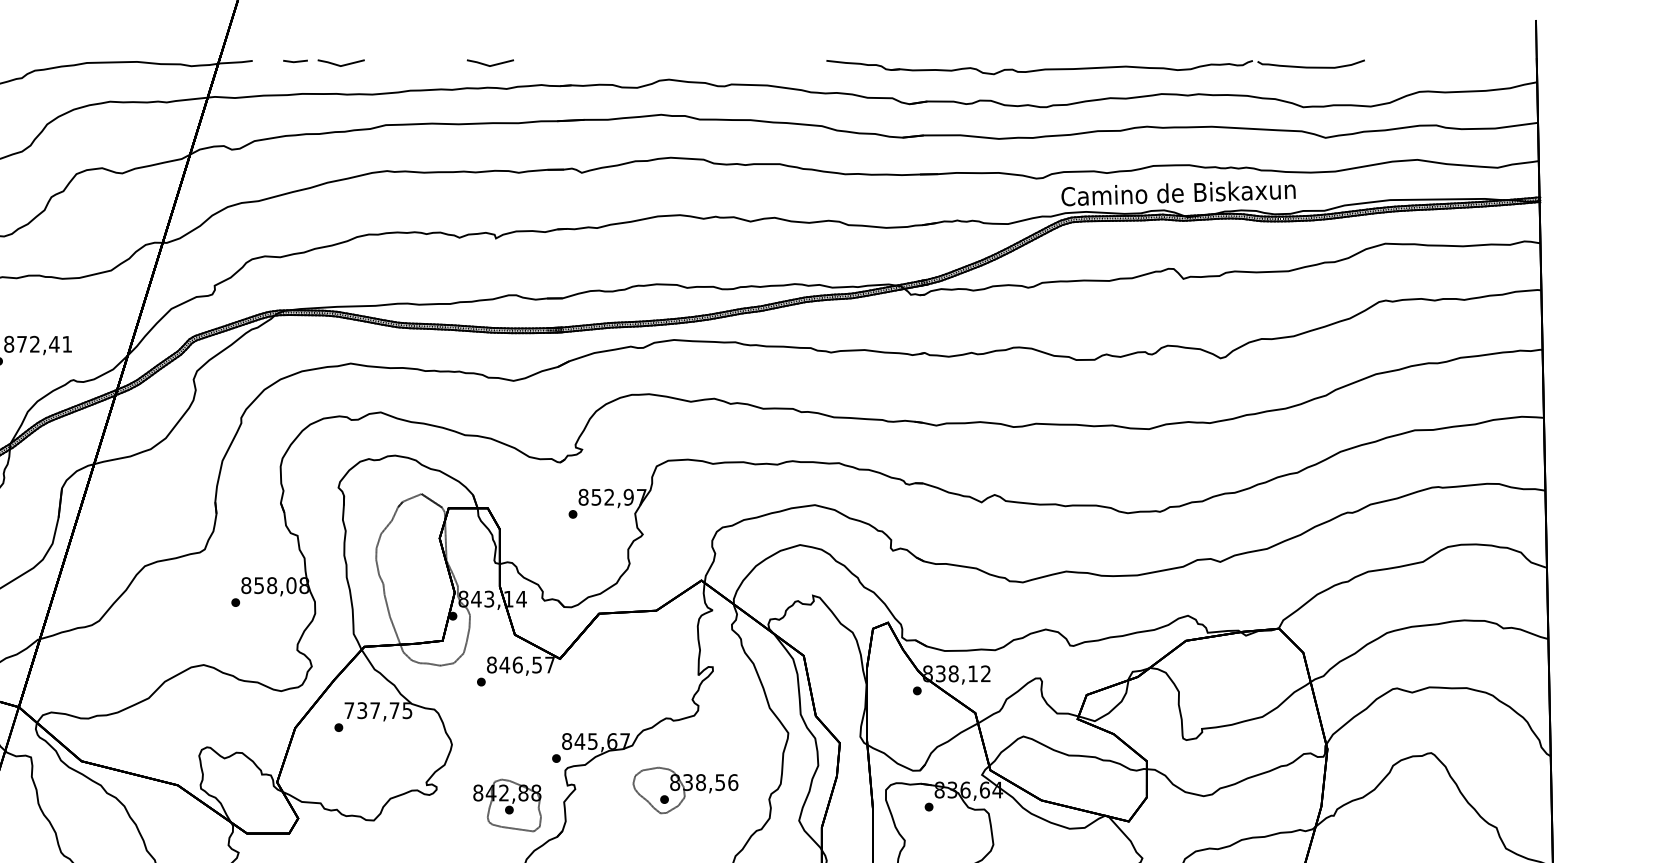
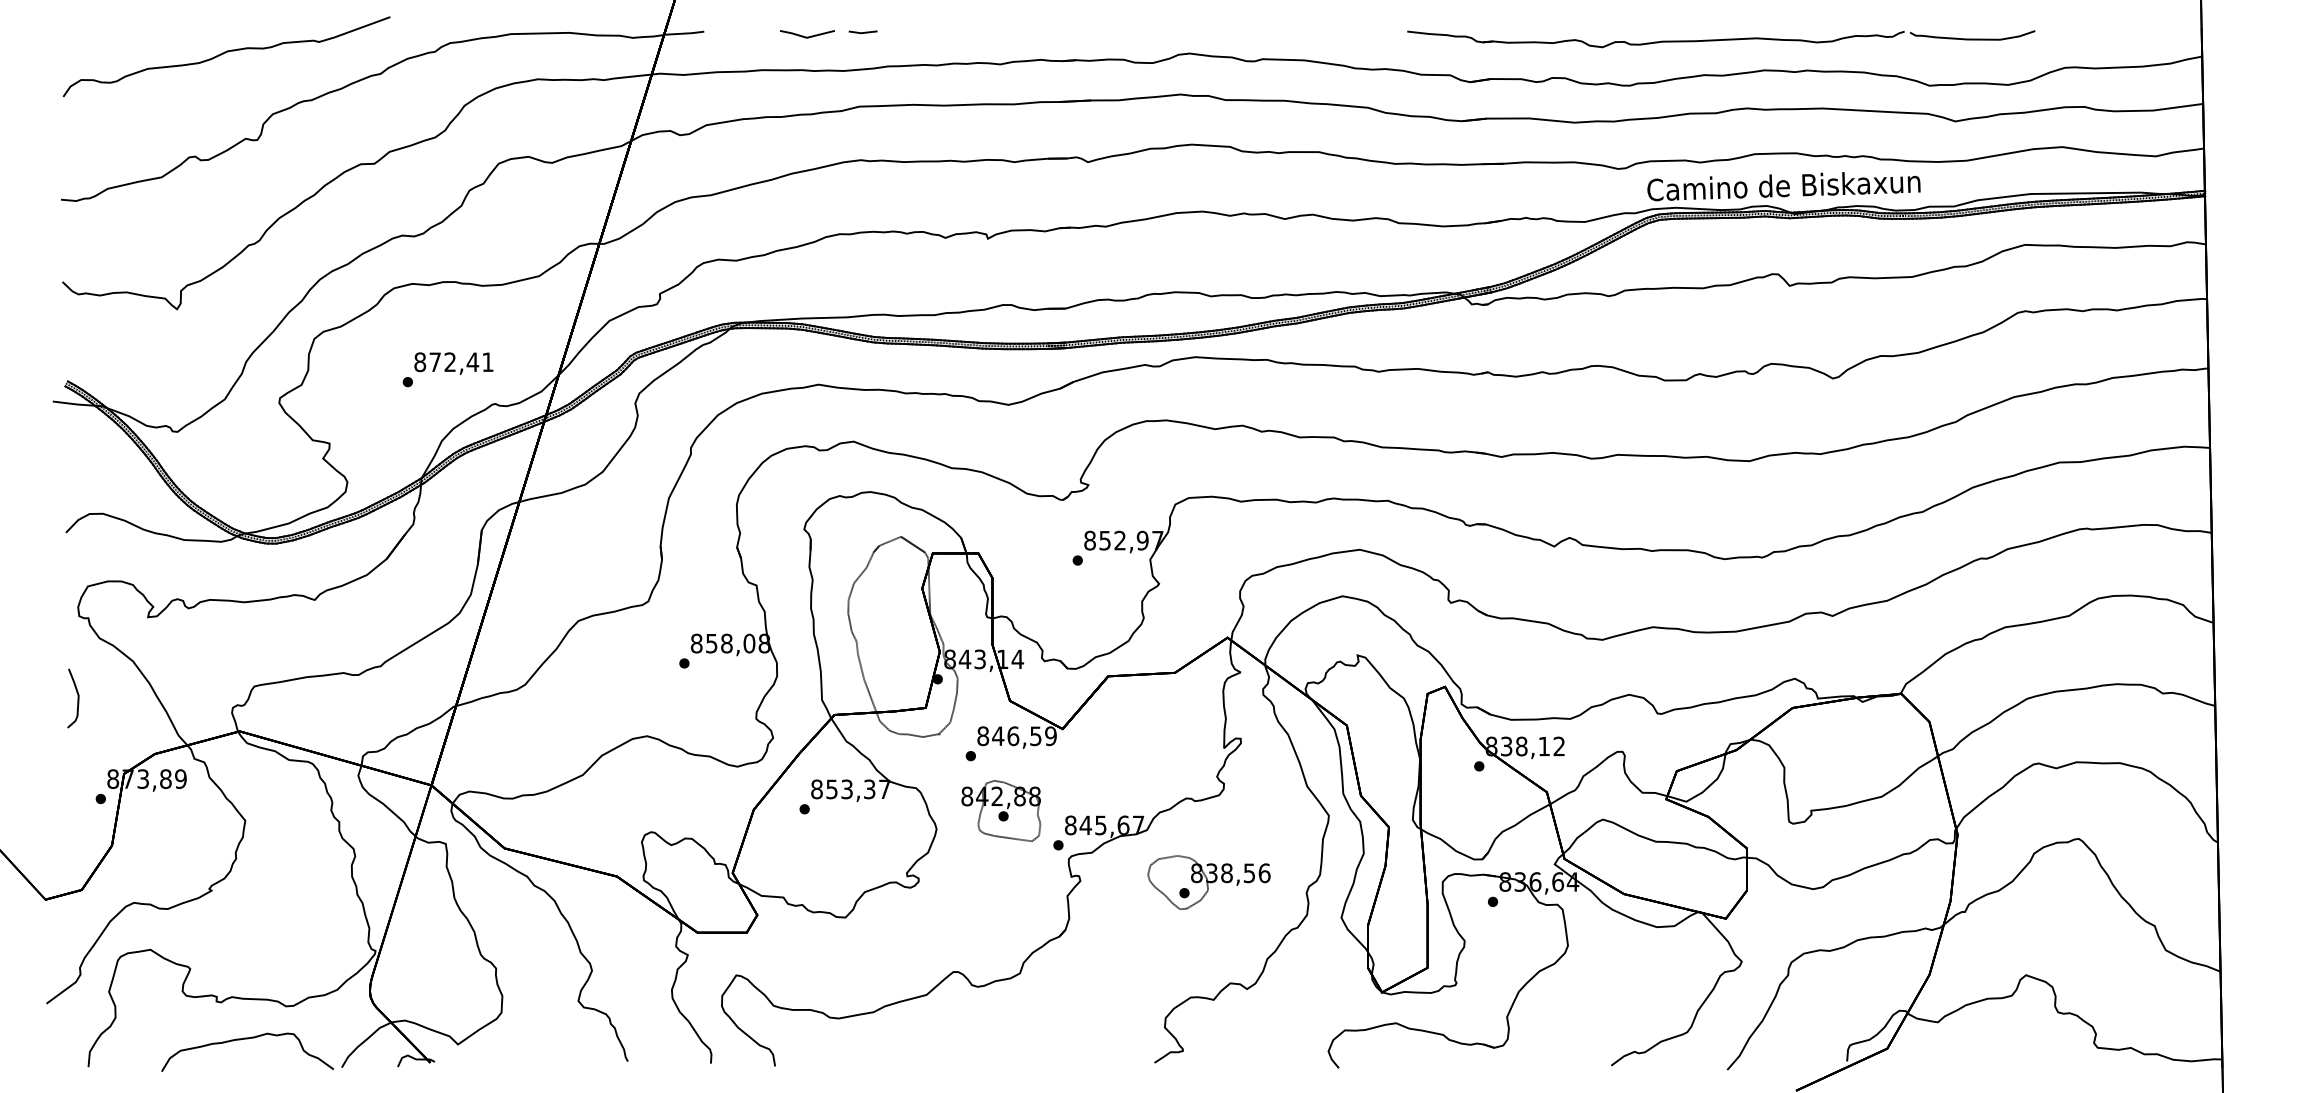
line: (294, 61) -> (862, 32), moved
line: (490, 65) -> (981, 36), removed
part: (1095, 67) -> (1721, 39), moved
text: (549, 665) -> (1050, 736), 846,57 -> 846,59
text: (378, 710) -> (850, 789), 737,75 -> 853,37
part: (507, 805) -> (1001, 811), moved

